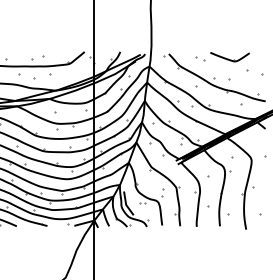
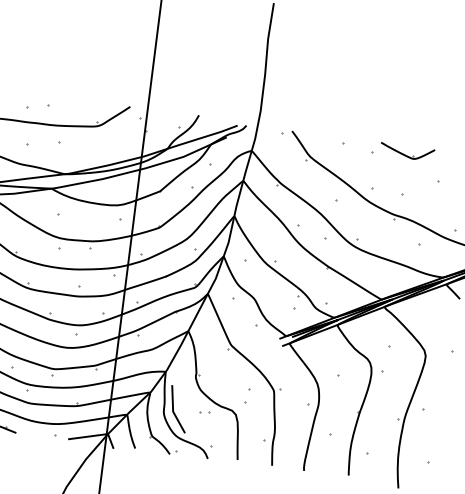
part: (226, 57) -> (402, 151), size x0.71

